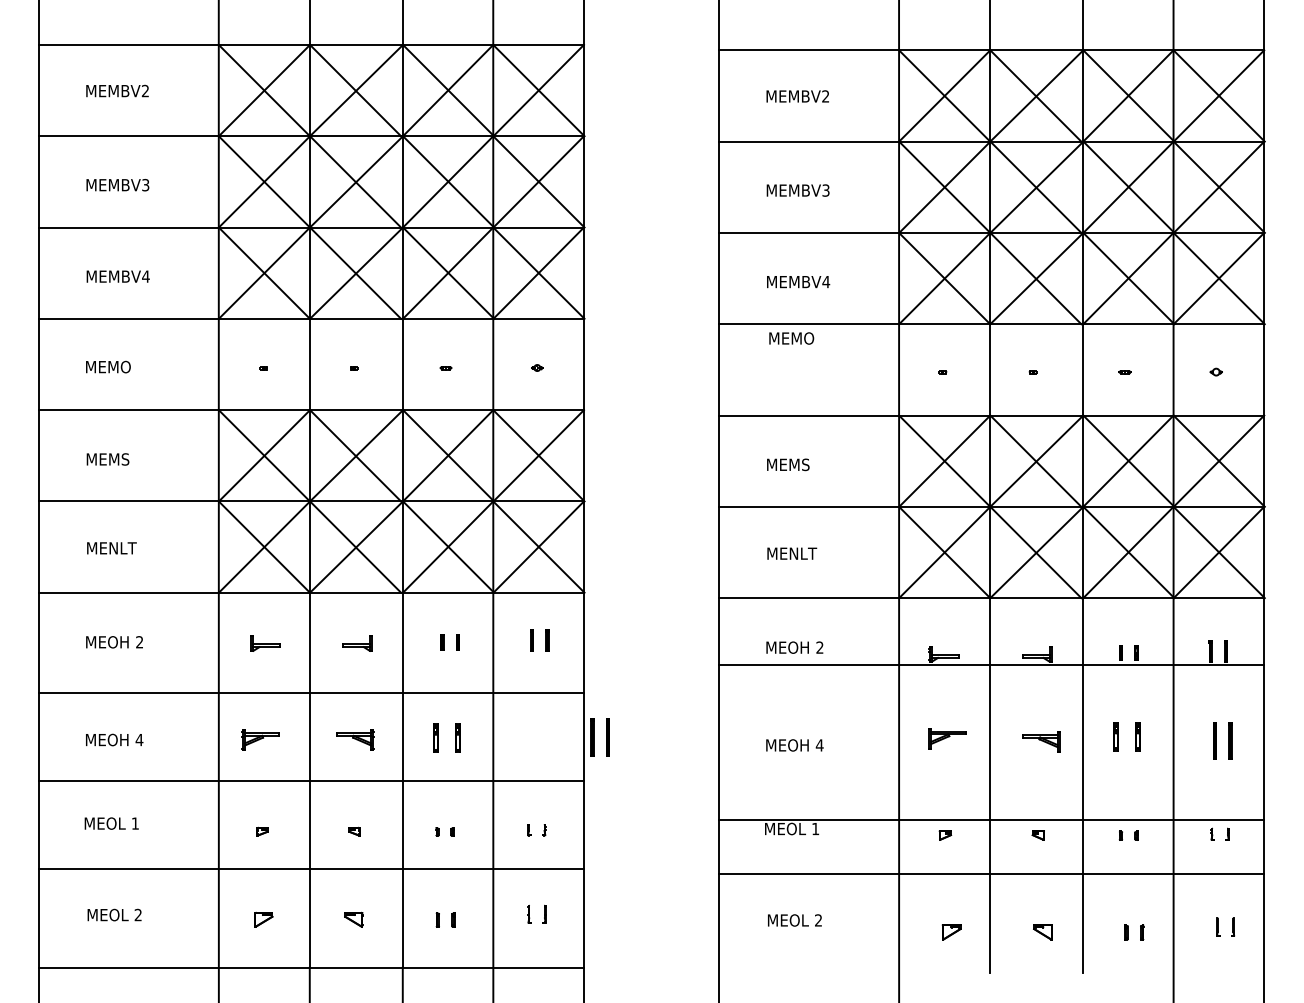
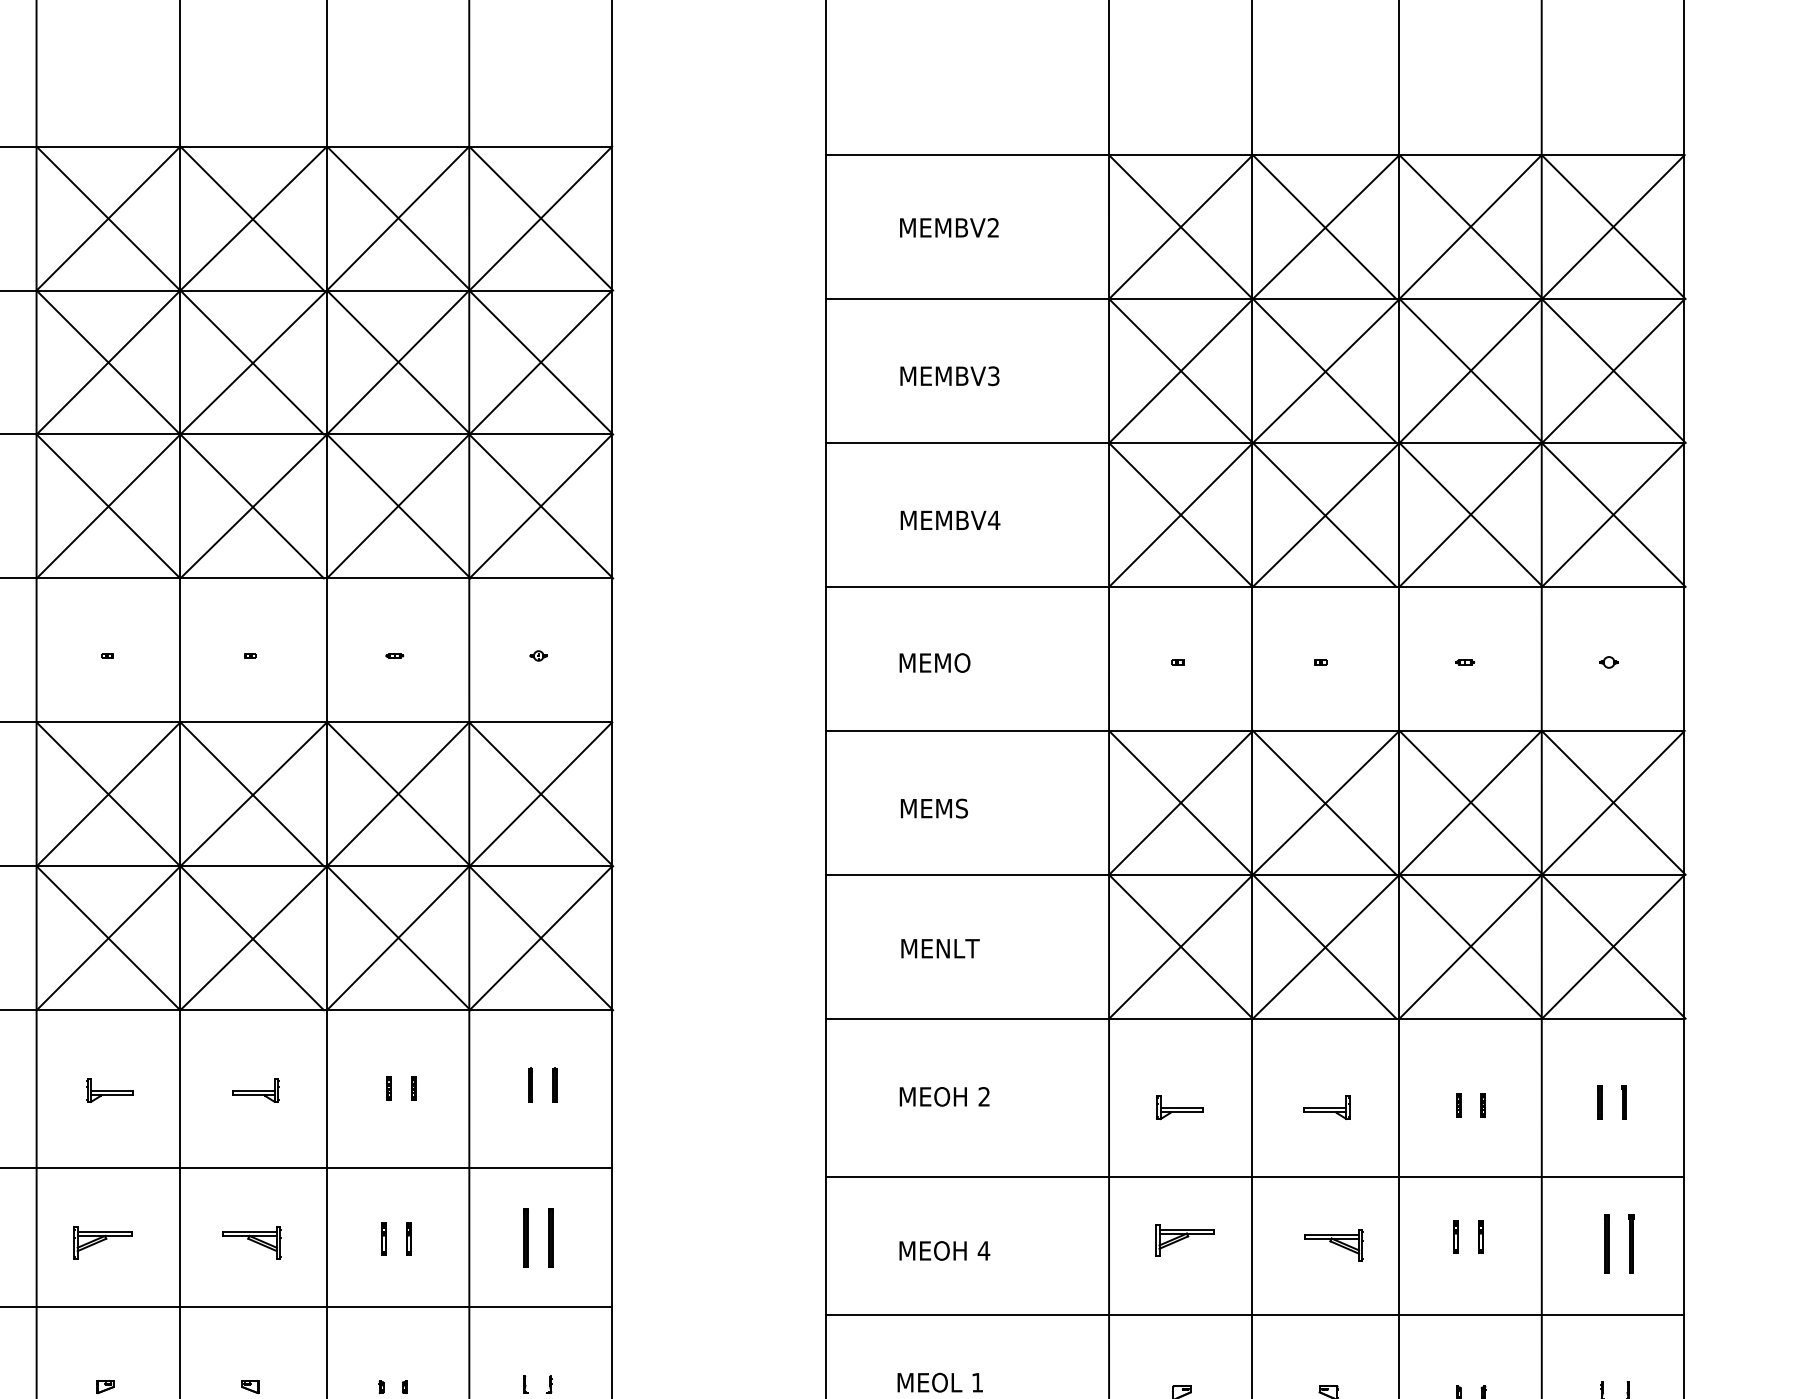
text: (791, 338) -> (934, 663), moved
line: (991, 665) -> (1254, 1176), moved
part: (1126, 736) -> (1467, 1236), size x0.71
part: (446, 737) -> (395, 1238), size x0.71
part: (599, 737) -> (537, 1238), moved
line: (991, 820) -> (1254, 1315), moved

